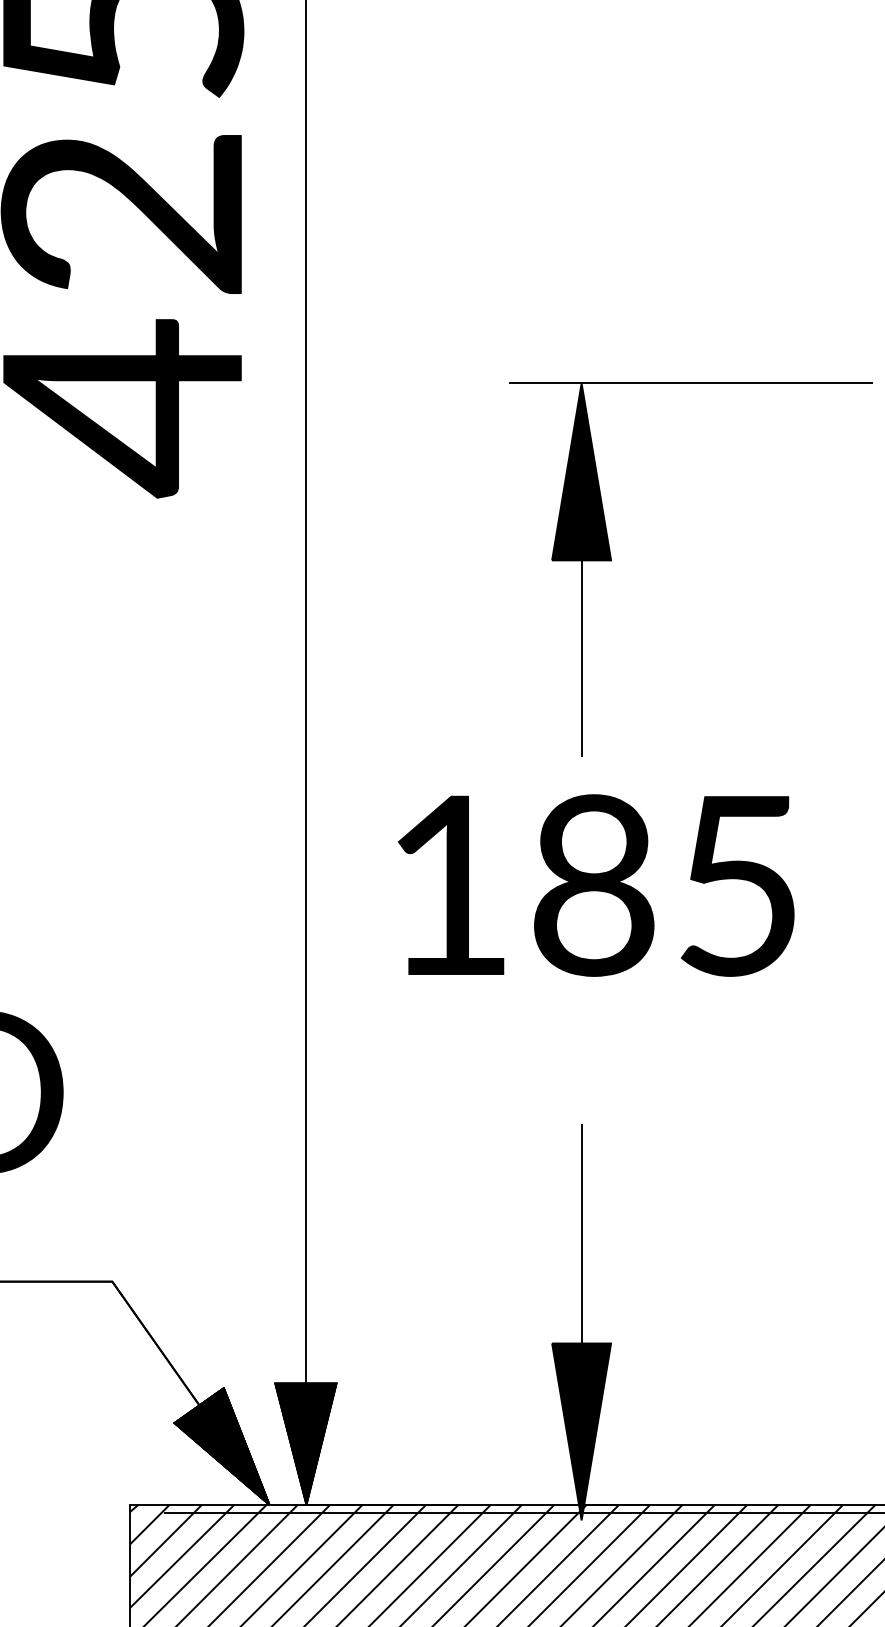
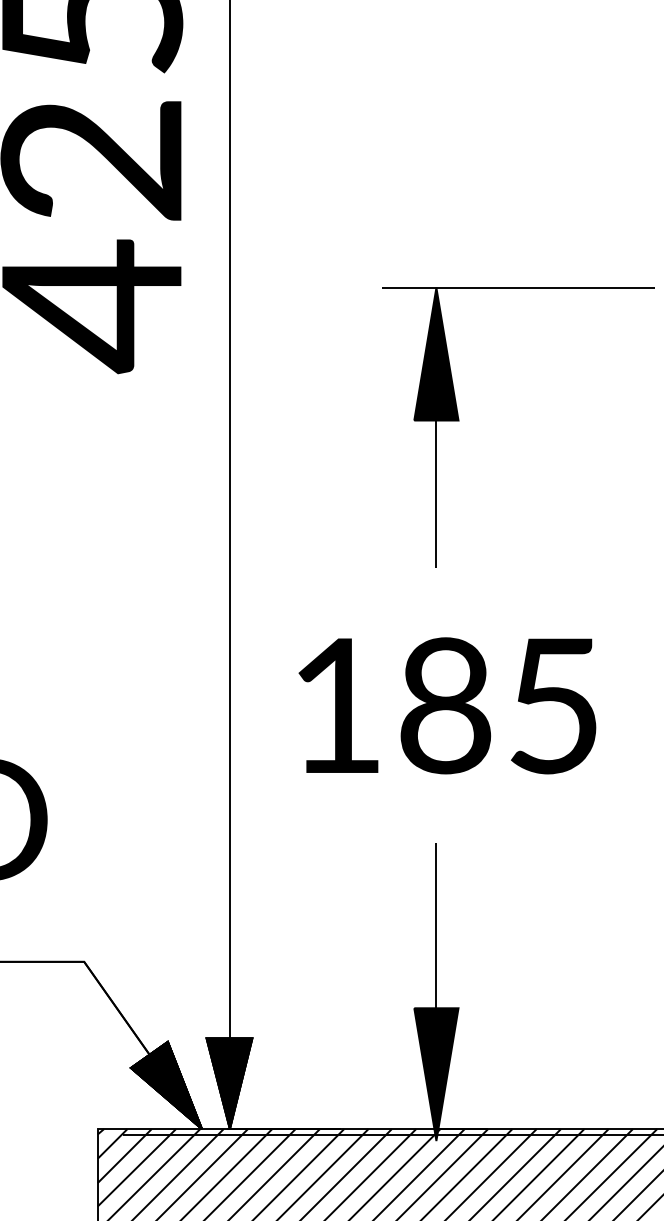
text: (596, 885) -> (447, 705), moved

